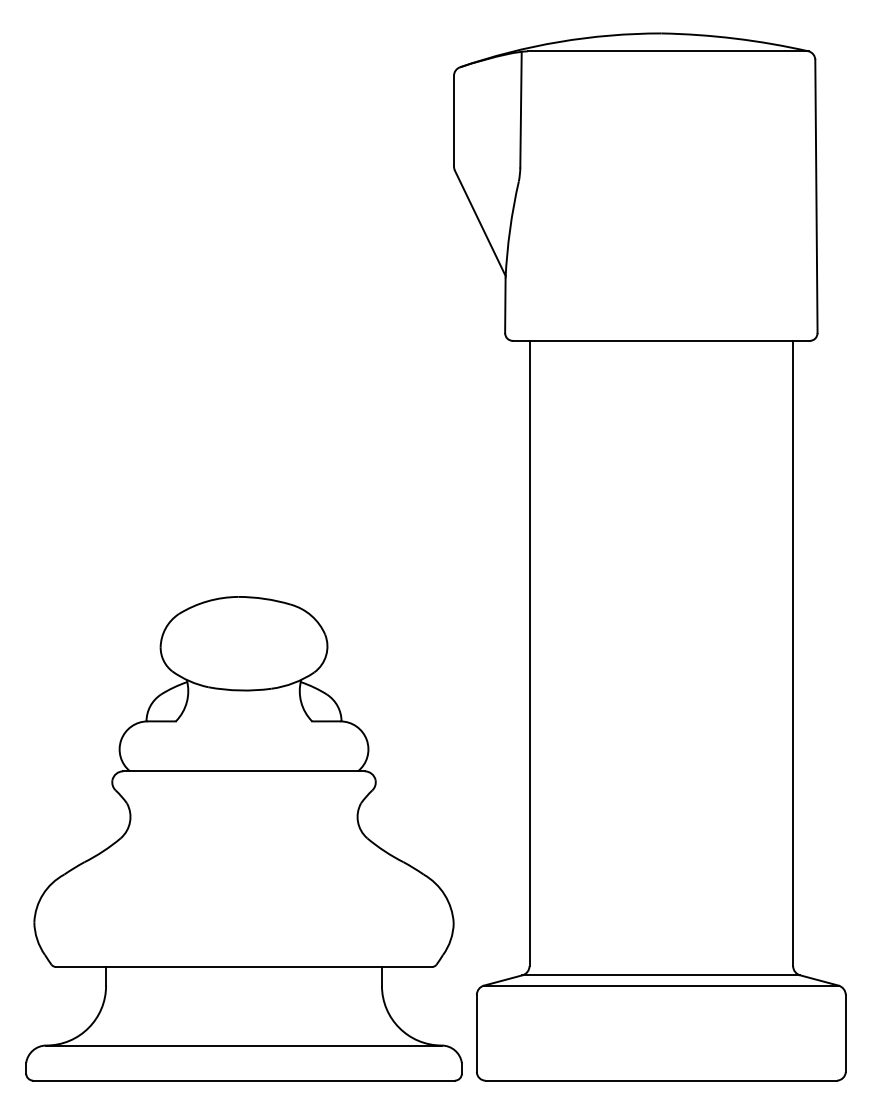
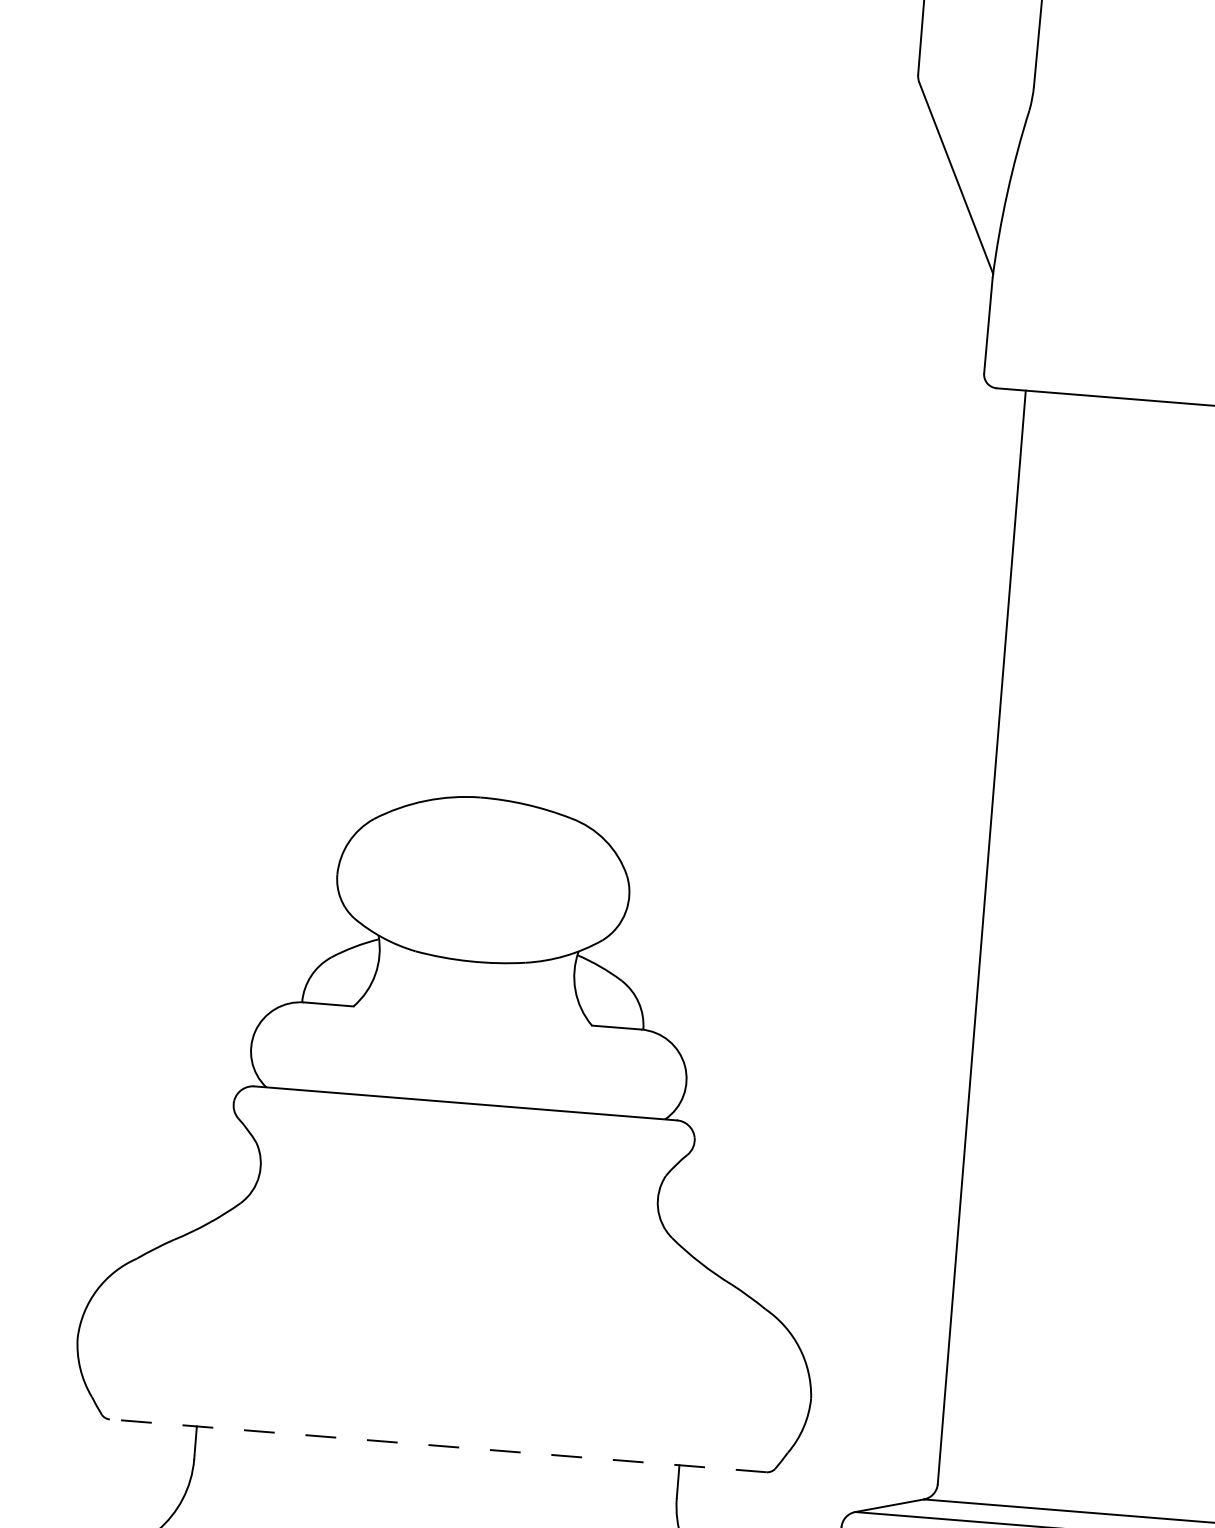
line: (244, 967) -> (438, 1446), solid -> dashed

